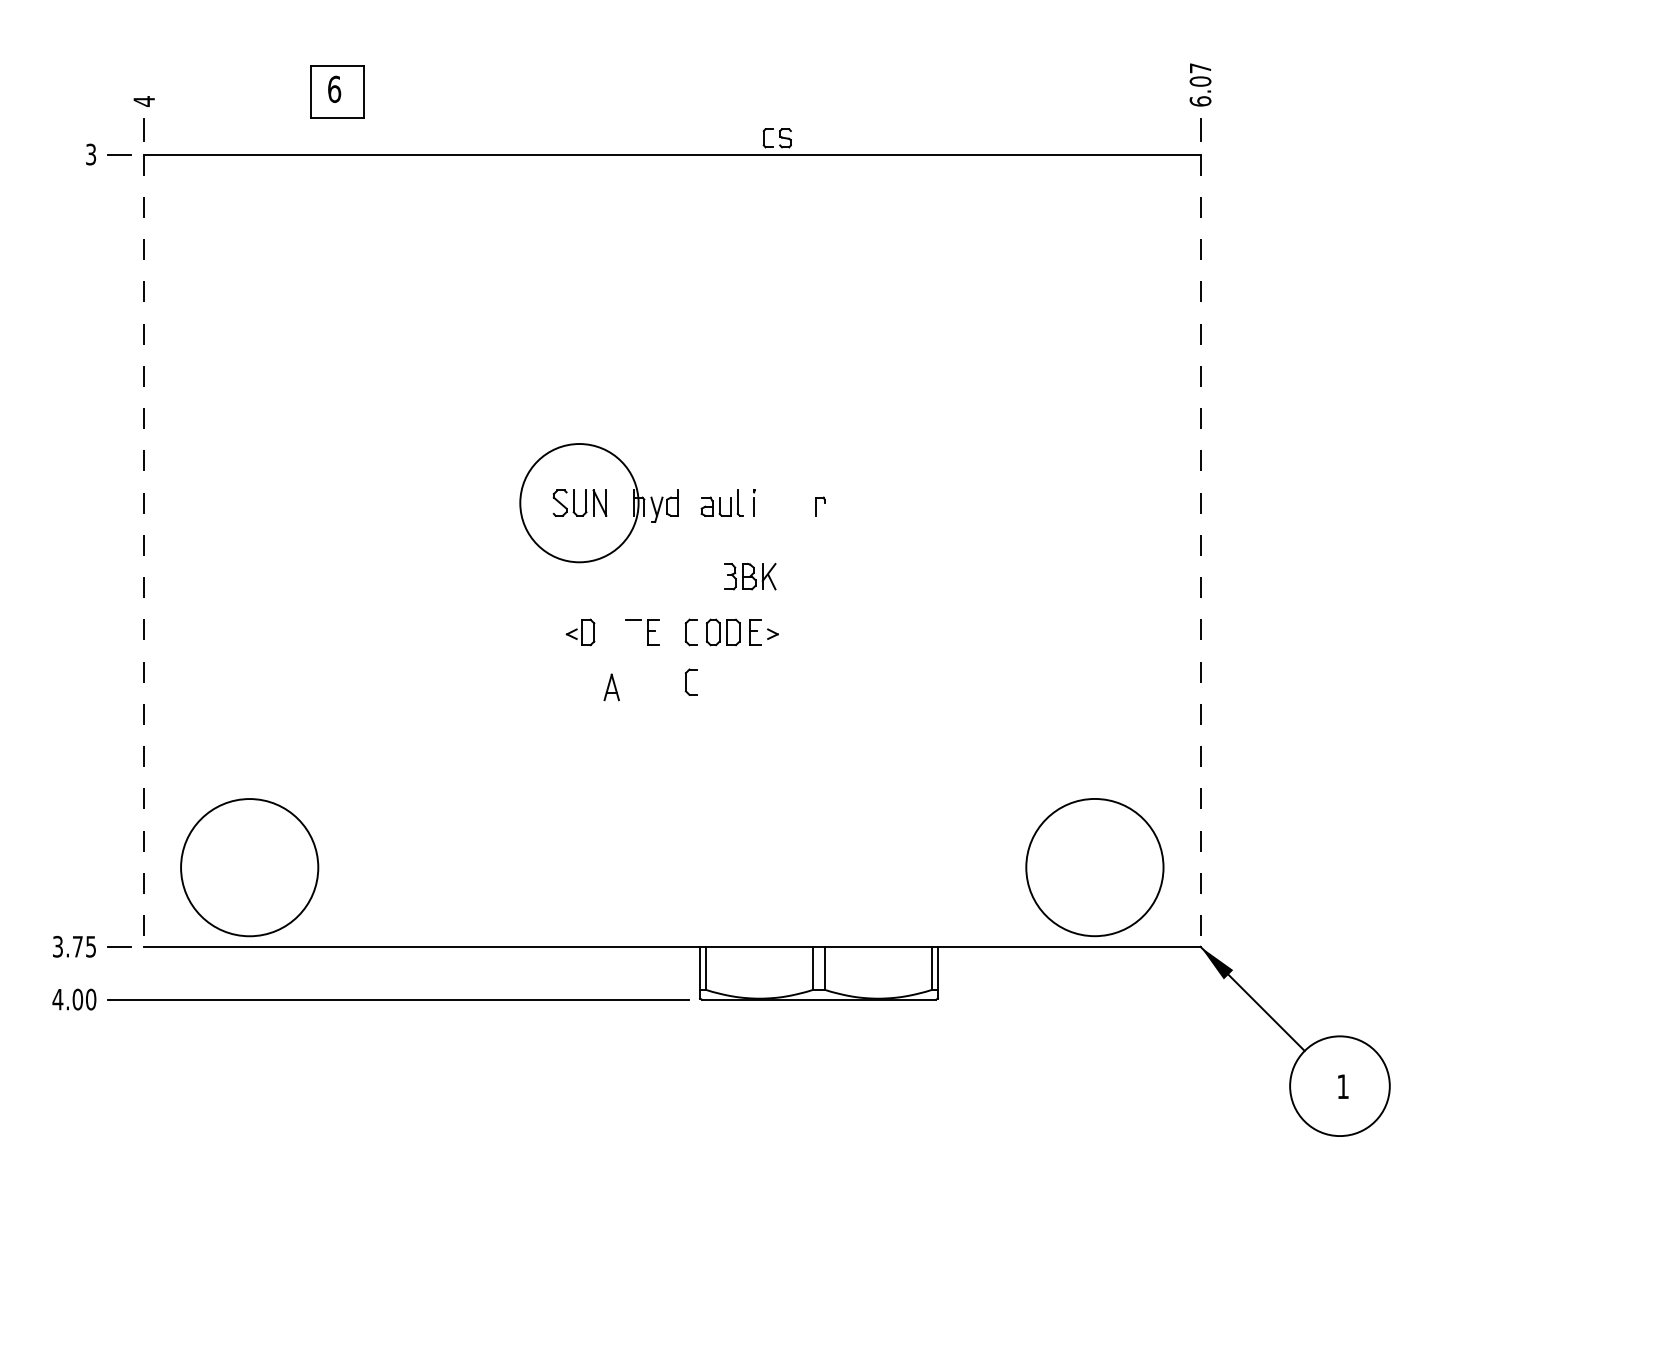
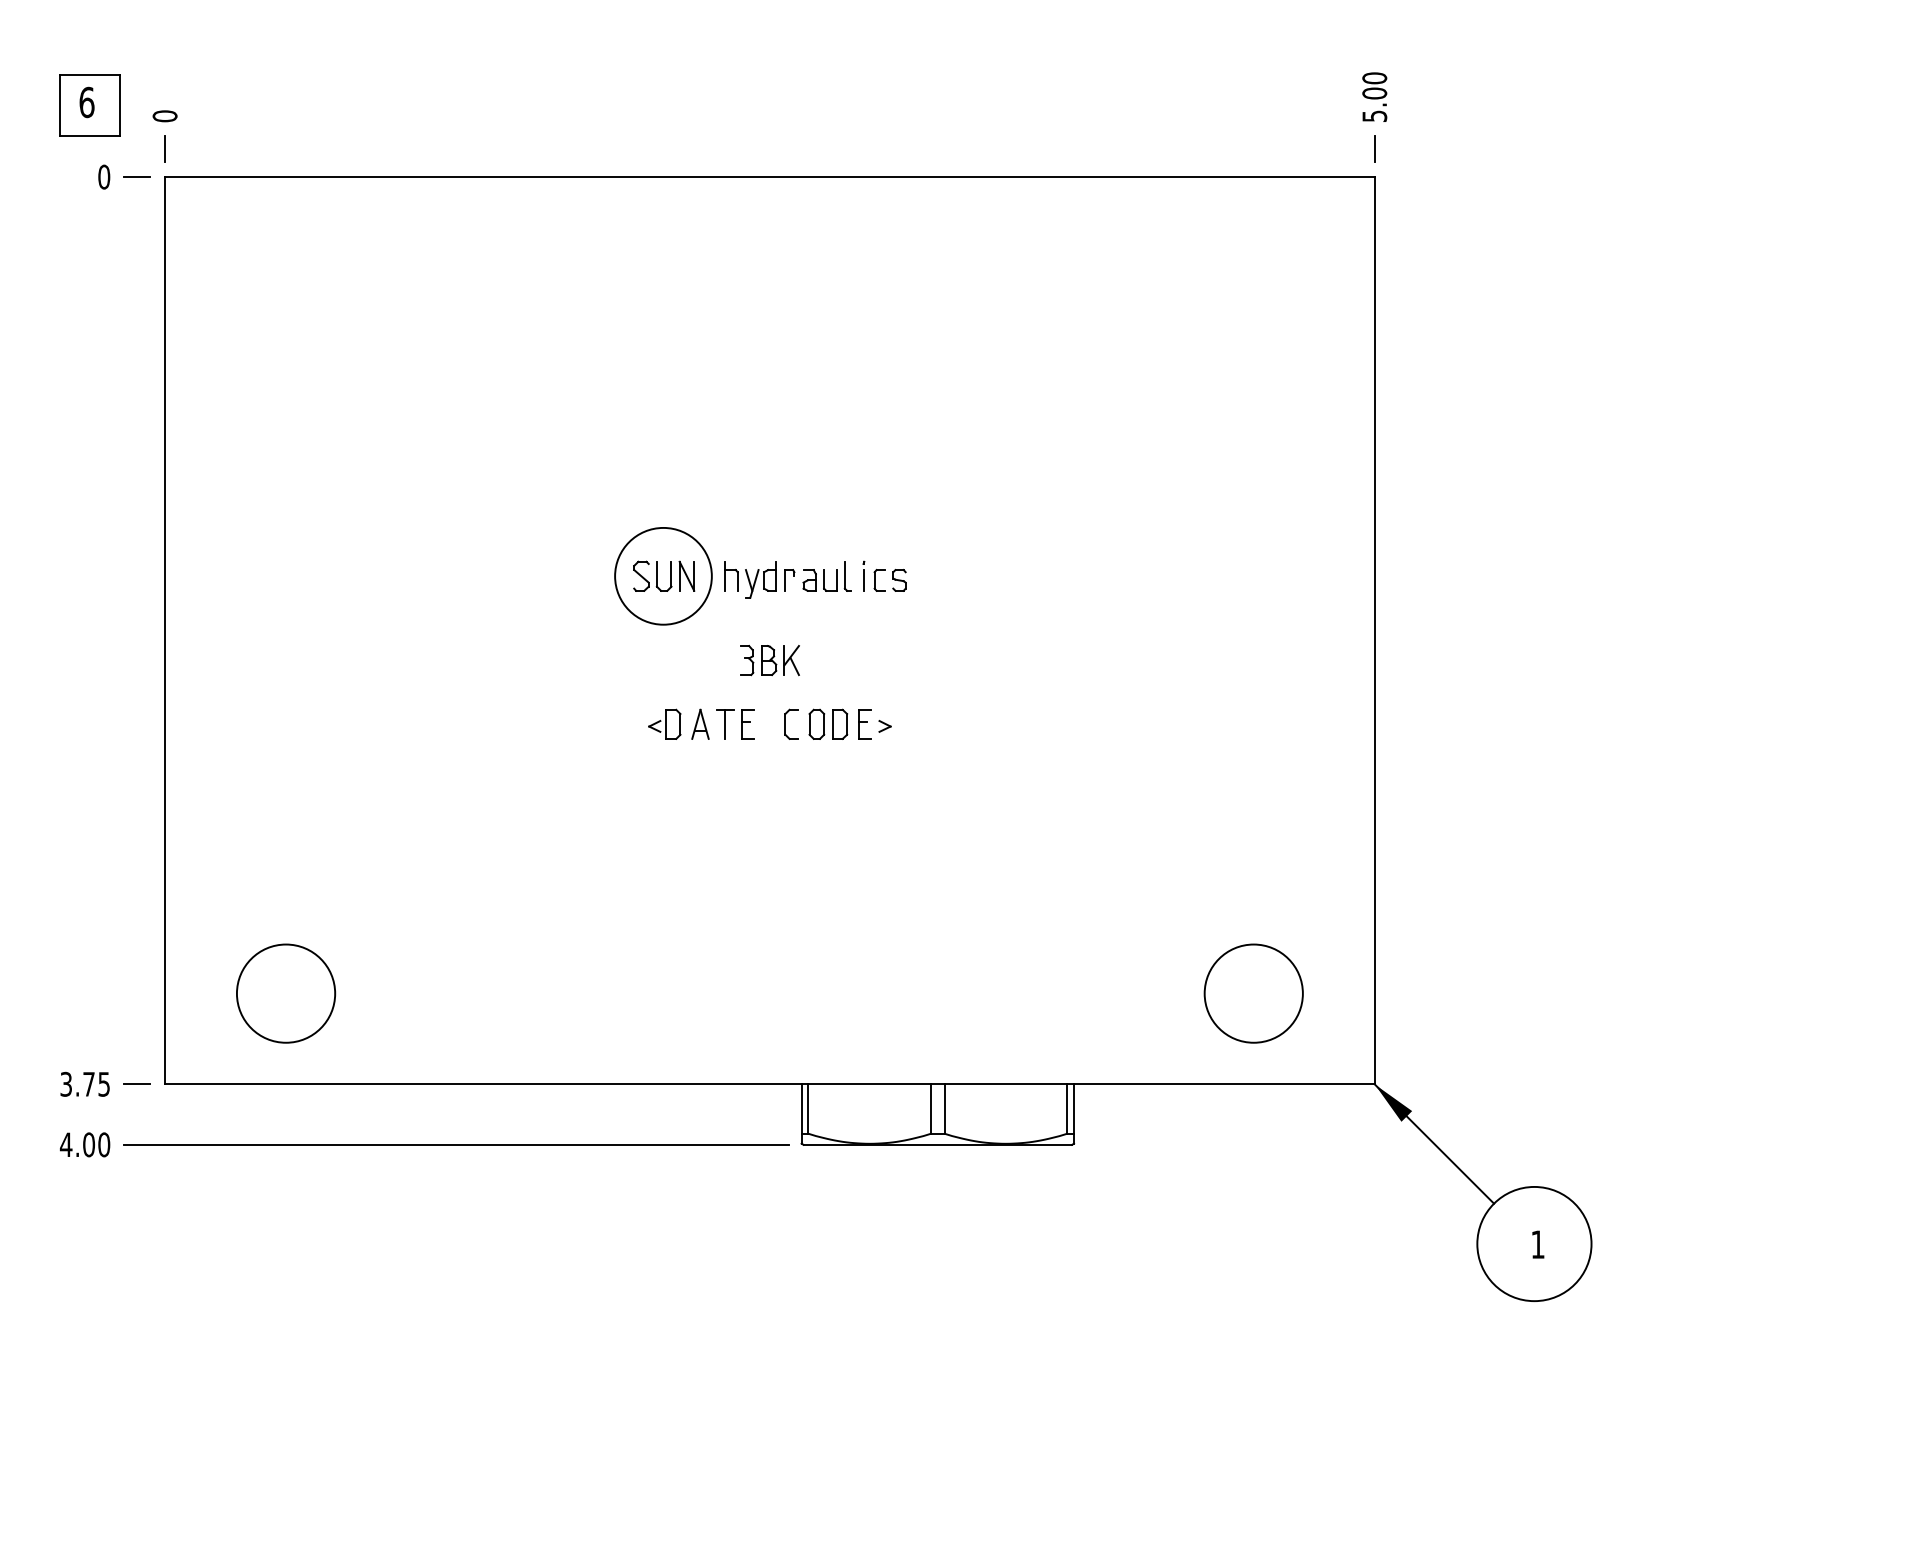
text: (1200, 85) -> (1374, 97), 6.07 -> 5.00
part: (336, 92) -> (89, 105), moved
text: (143, 101) -> (164, 116), 4 -> 0
part: (776, 138) -> (889, 580), moved
text: (91, 154) -> (104, 176), 3 -> 0
circle: (579, 502) -> (663, 575), size x0.71
part: (820, 506) -> (789, 580), moved
line: (144, 550) -> (165, 630), dashed -> solid
line: (1200, 550) -> (1374, 630), dashed -> solid
part: (749, 576) -> (769, 660), moved
line: (633, 631) -> (725, 723), added
part: (691, 681) -> (791, 780), removed
part: (611, 686) -> (700, 723), moved
circle: (250, 867) -> (286, 993), size x0.62
circle: (1094, 867) -> (1253, 993), size x0.62

